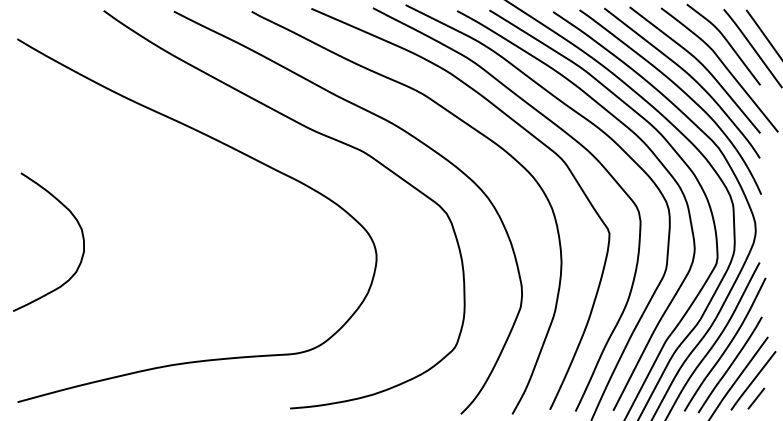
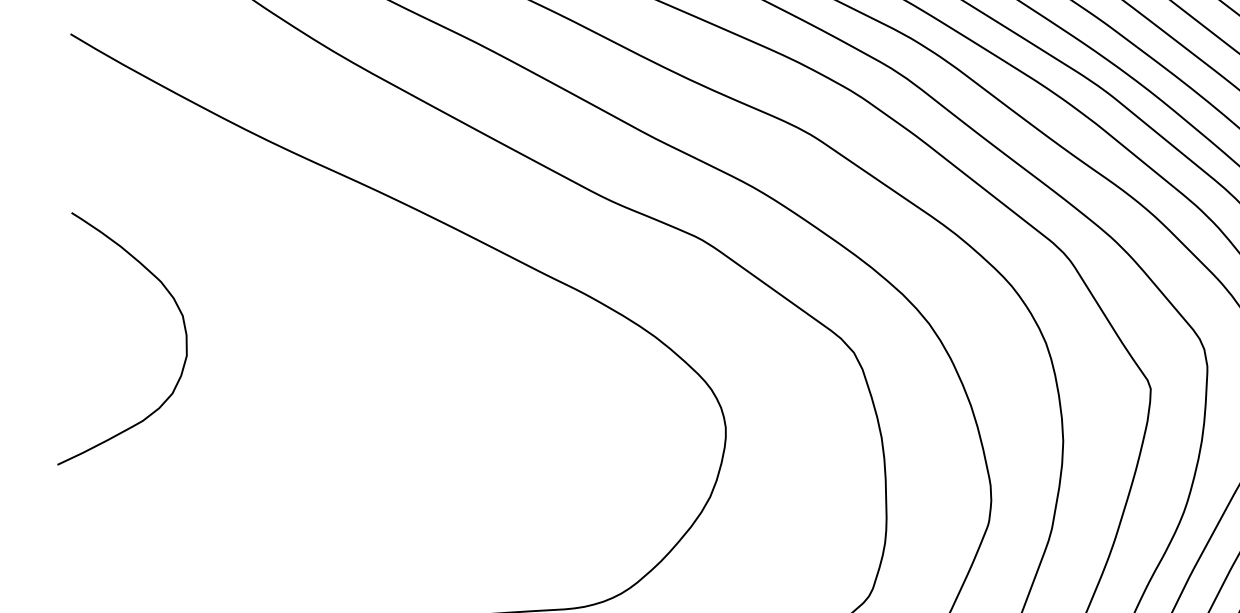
curve: (81, 234) -> (182, 324), moved

